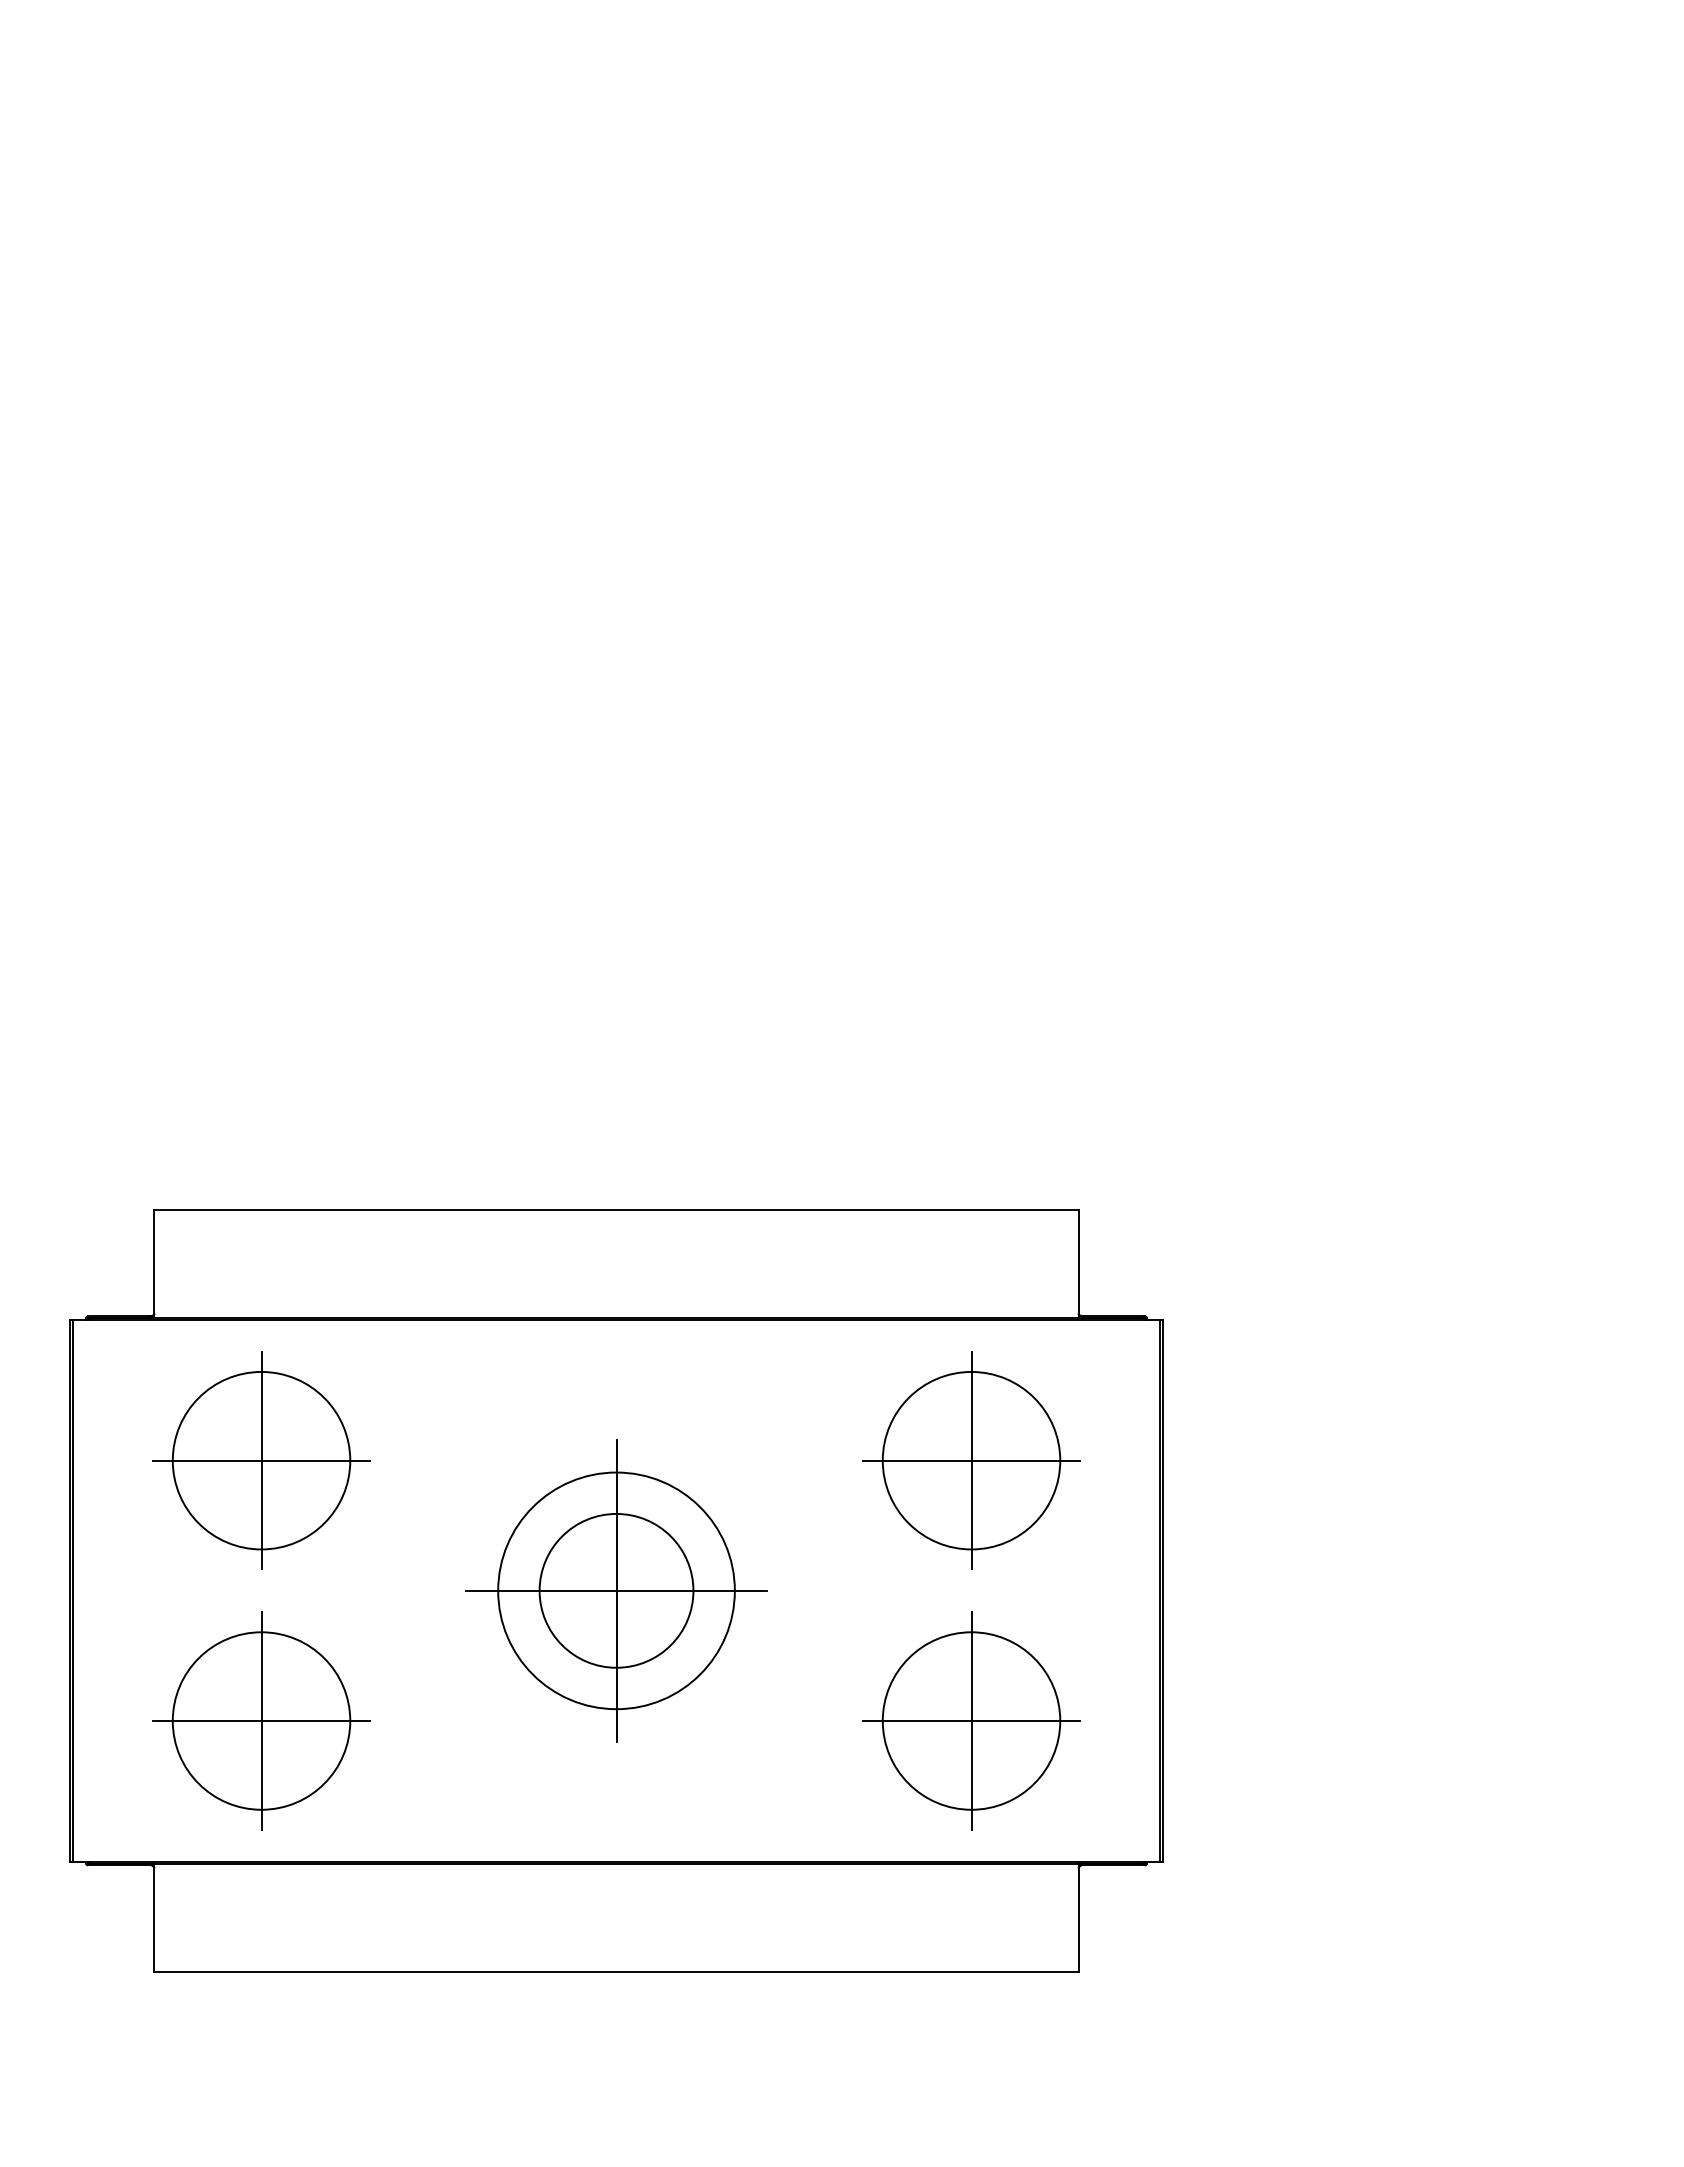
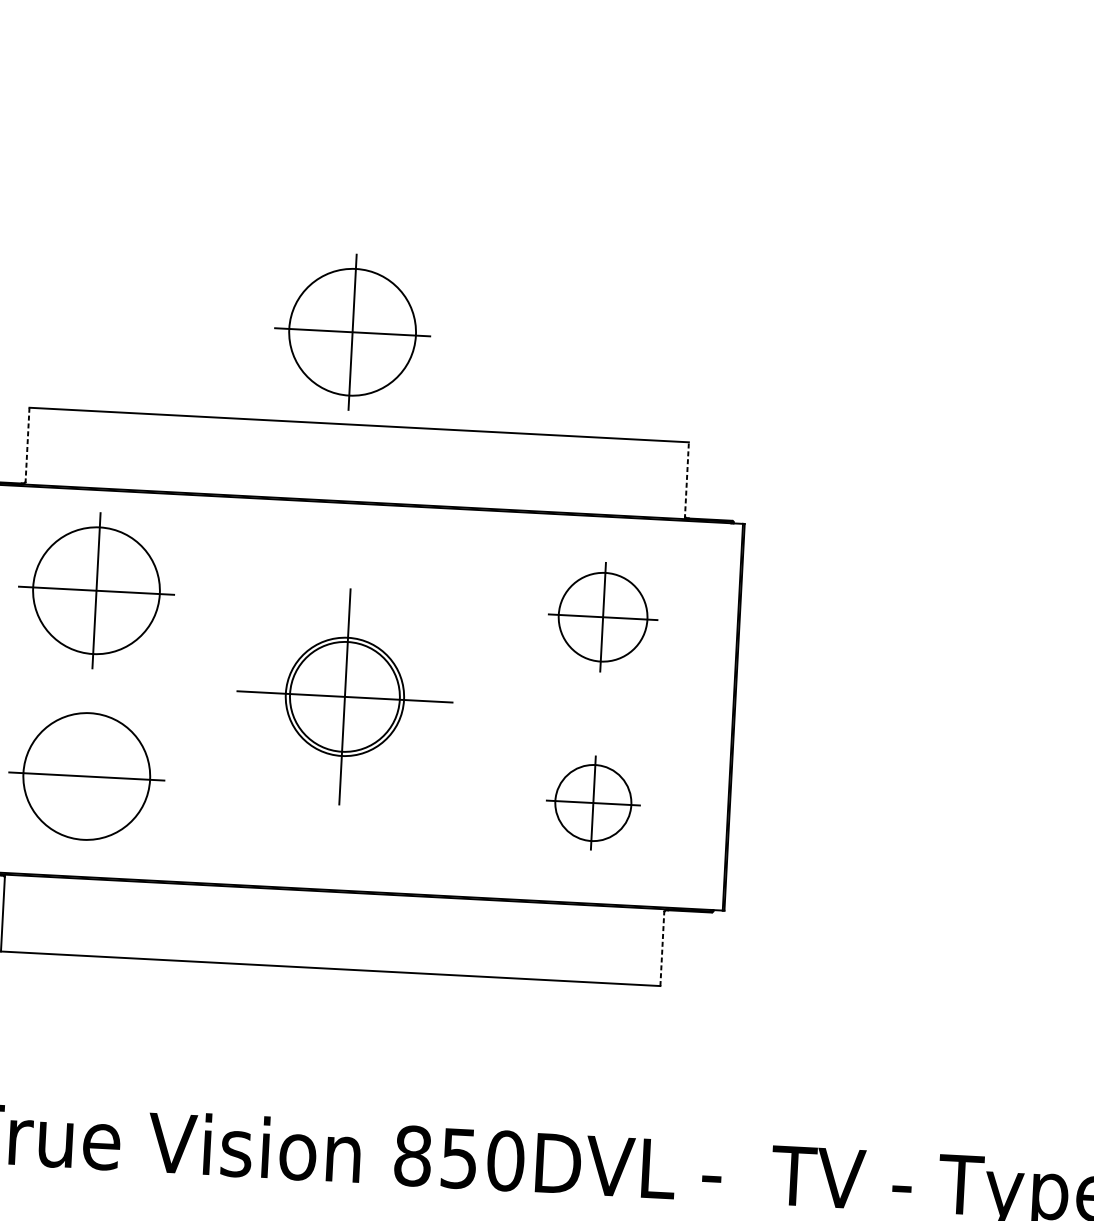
part: (600, 1080) -> (352, 332), added
line: (154, 1263) -> (27, 446), solid -> dashed
line: (1078, 1263) -> (686, 480), solid -> dashed
part: (971, 1460) -> (603, 617), size x0.7
circle: (616, 1590) -> (344, 696), size x0.7
line: (261, 1720) -> (86, 776), removed
part: (971, 1720) -> (593, 802), size x0.6
line: (1078, 1918) -> (662, 947), solid -> dashed

